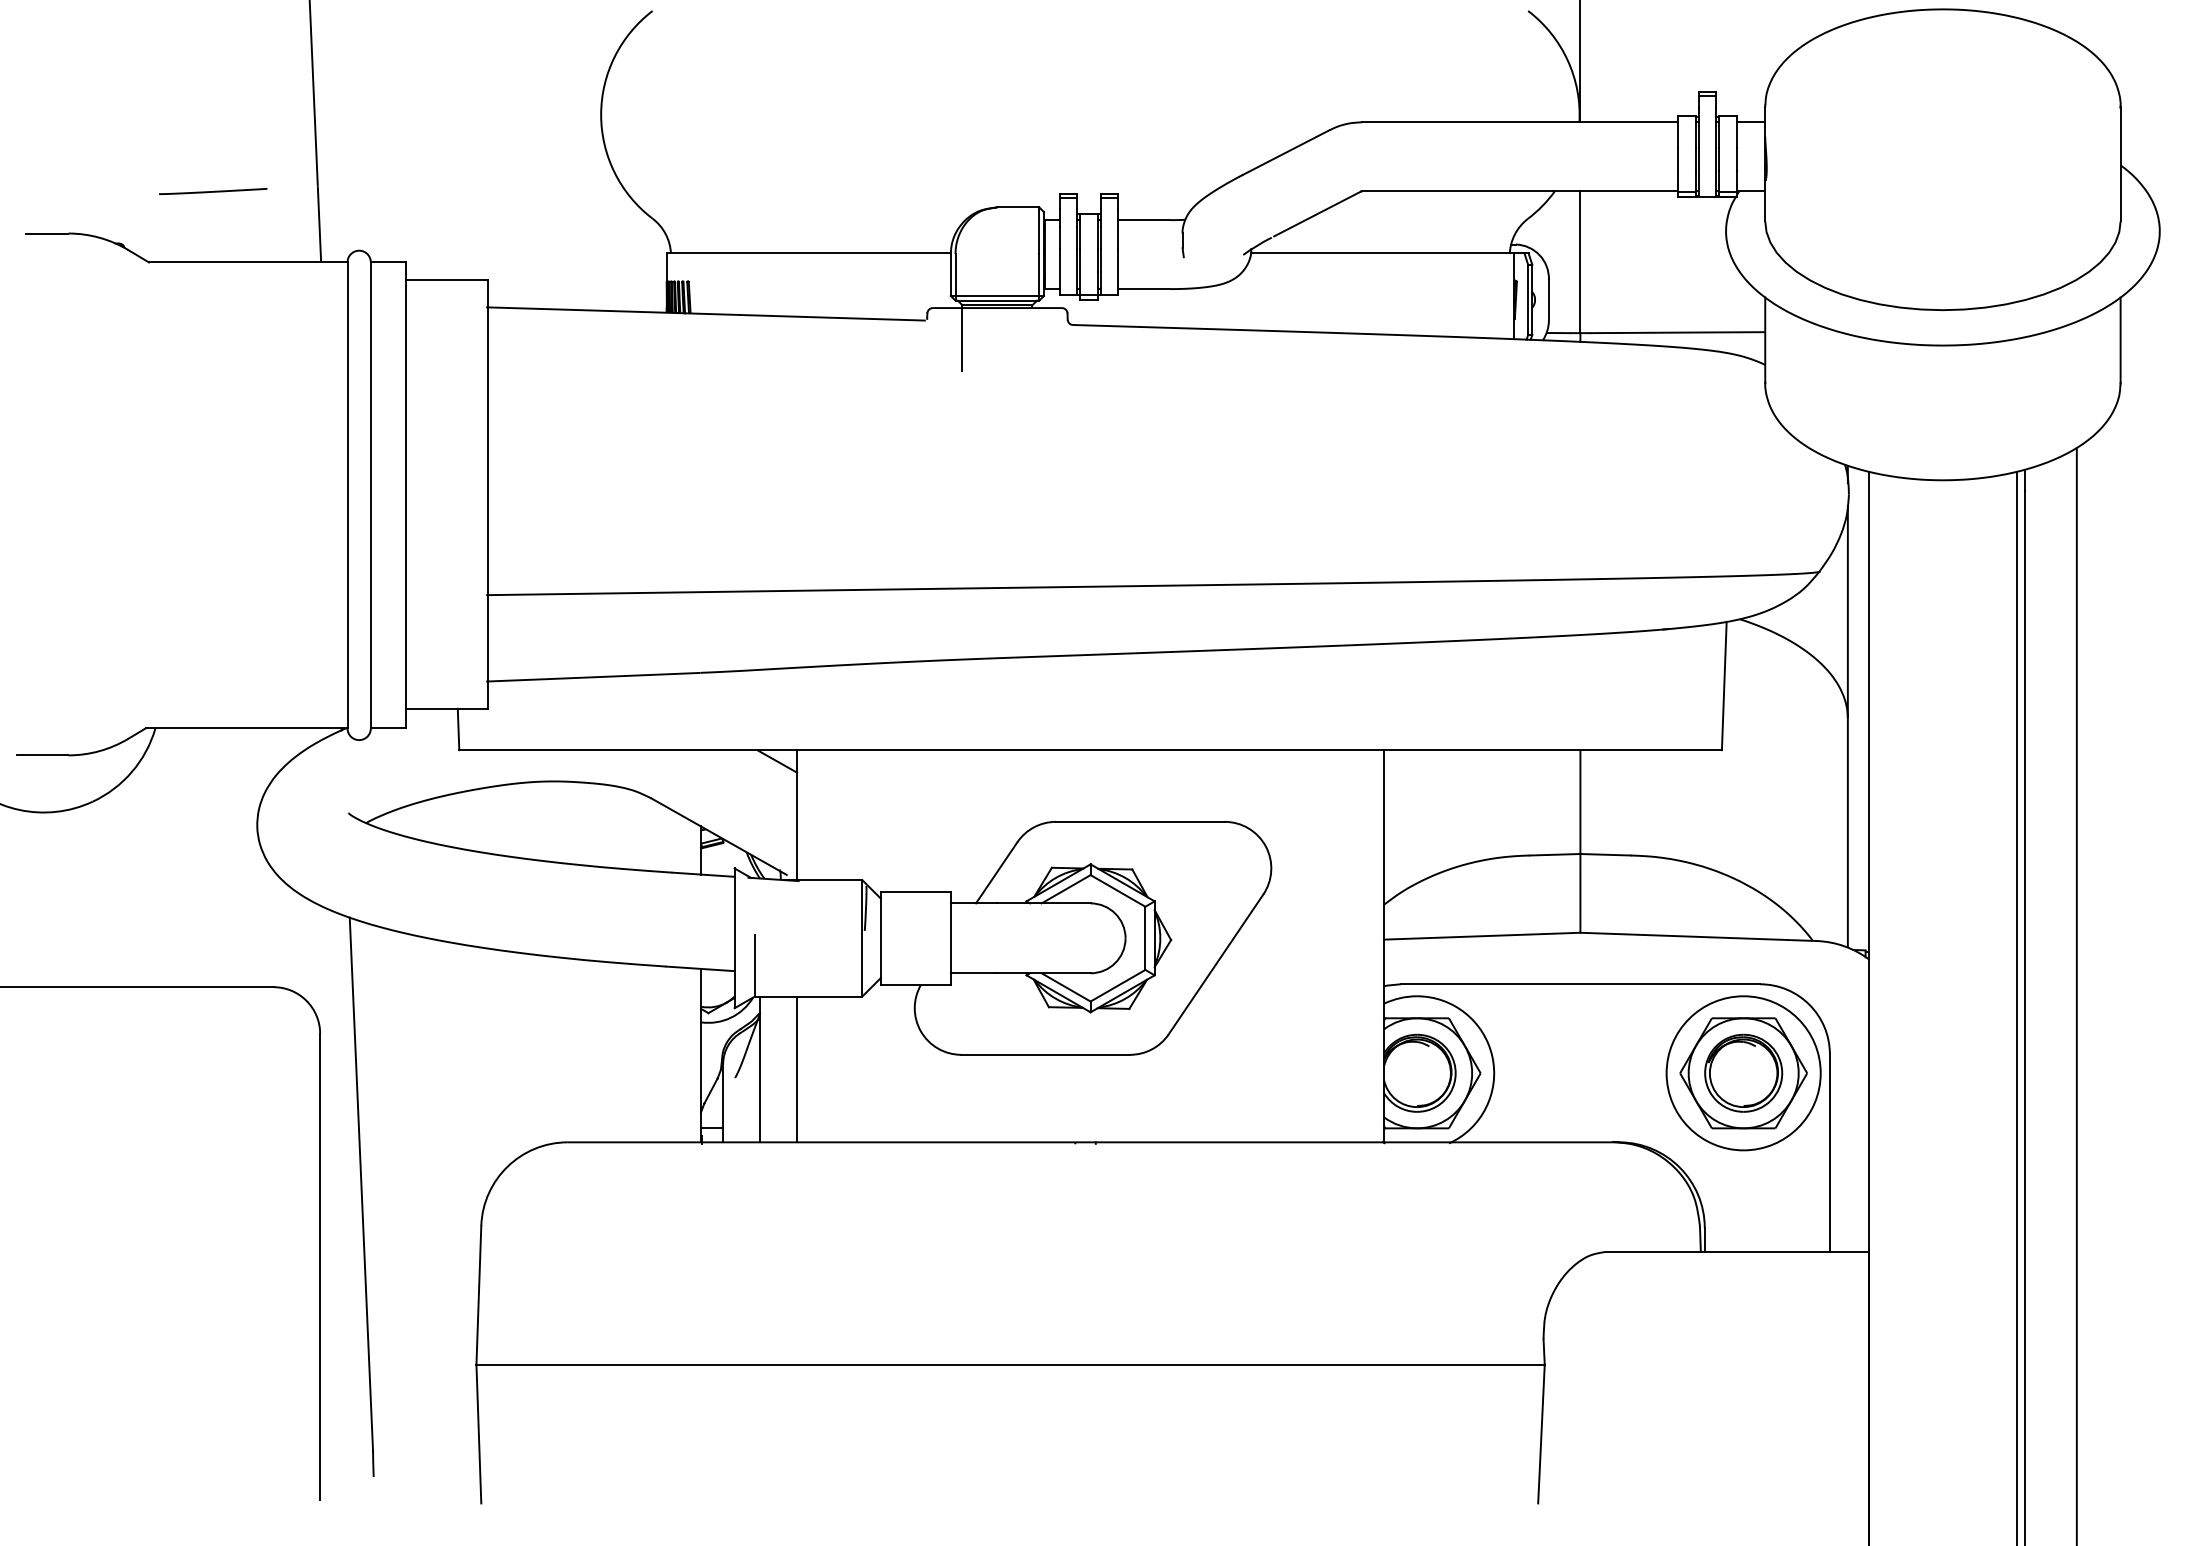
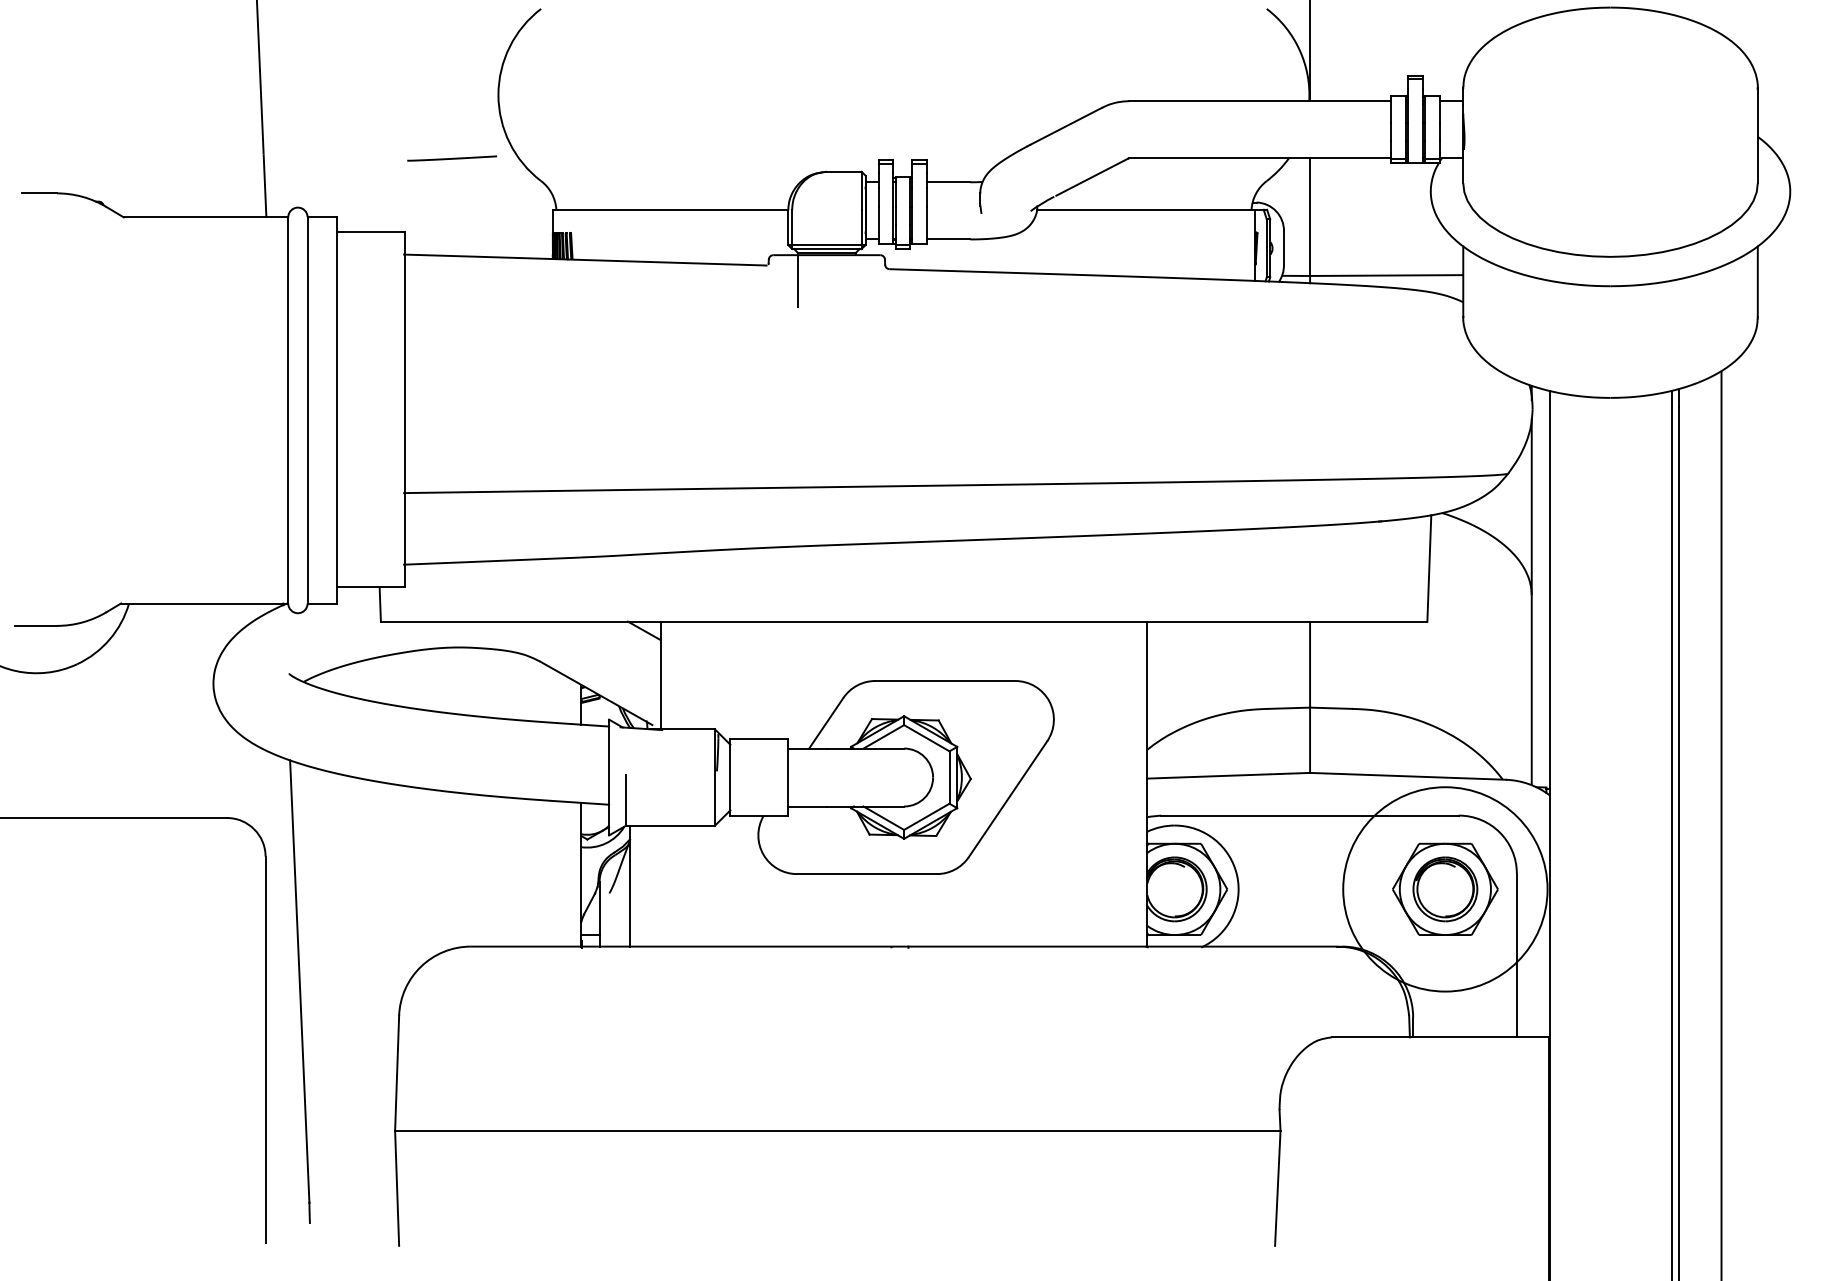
line: (213, 191) -> (452, 158), moved
line: (797, 1069) -> (661, 886), removed
circle: (1743, 1073) -> (1445, 889), size x1.6

